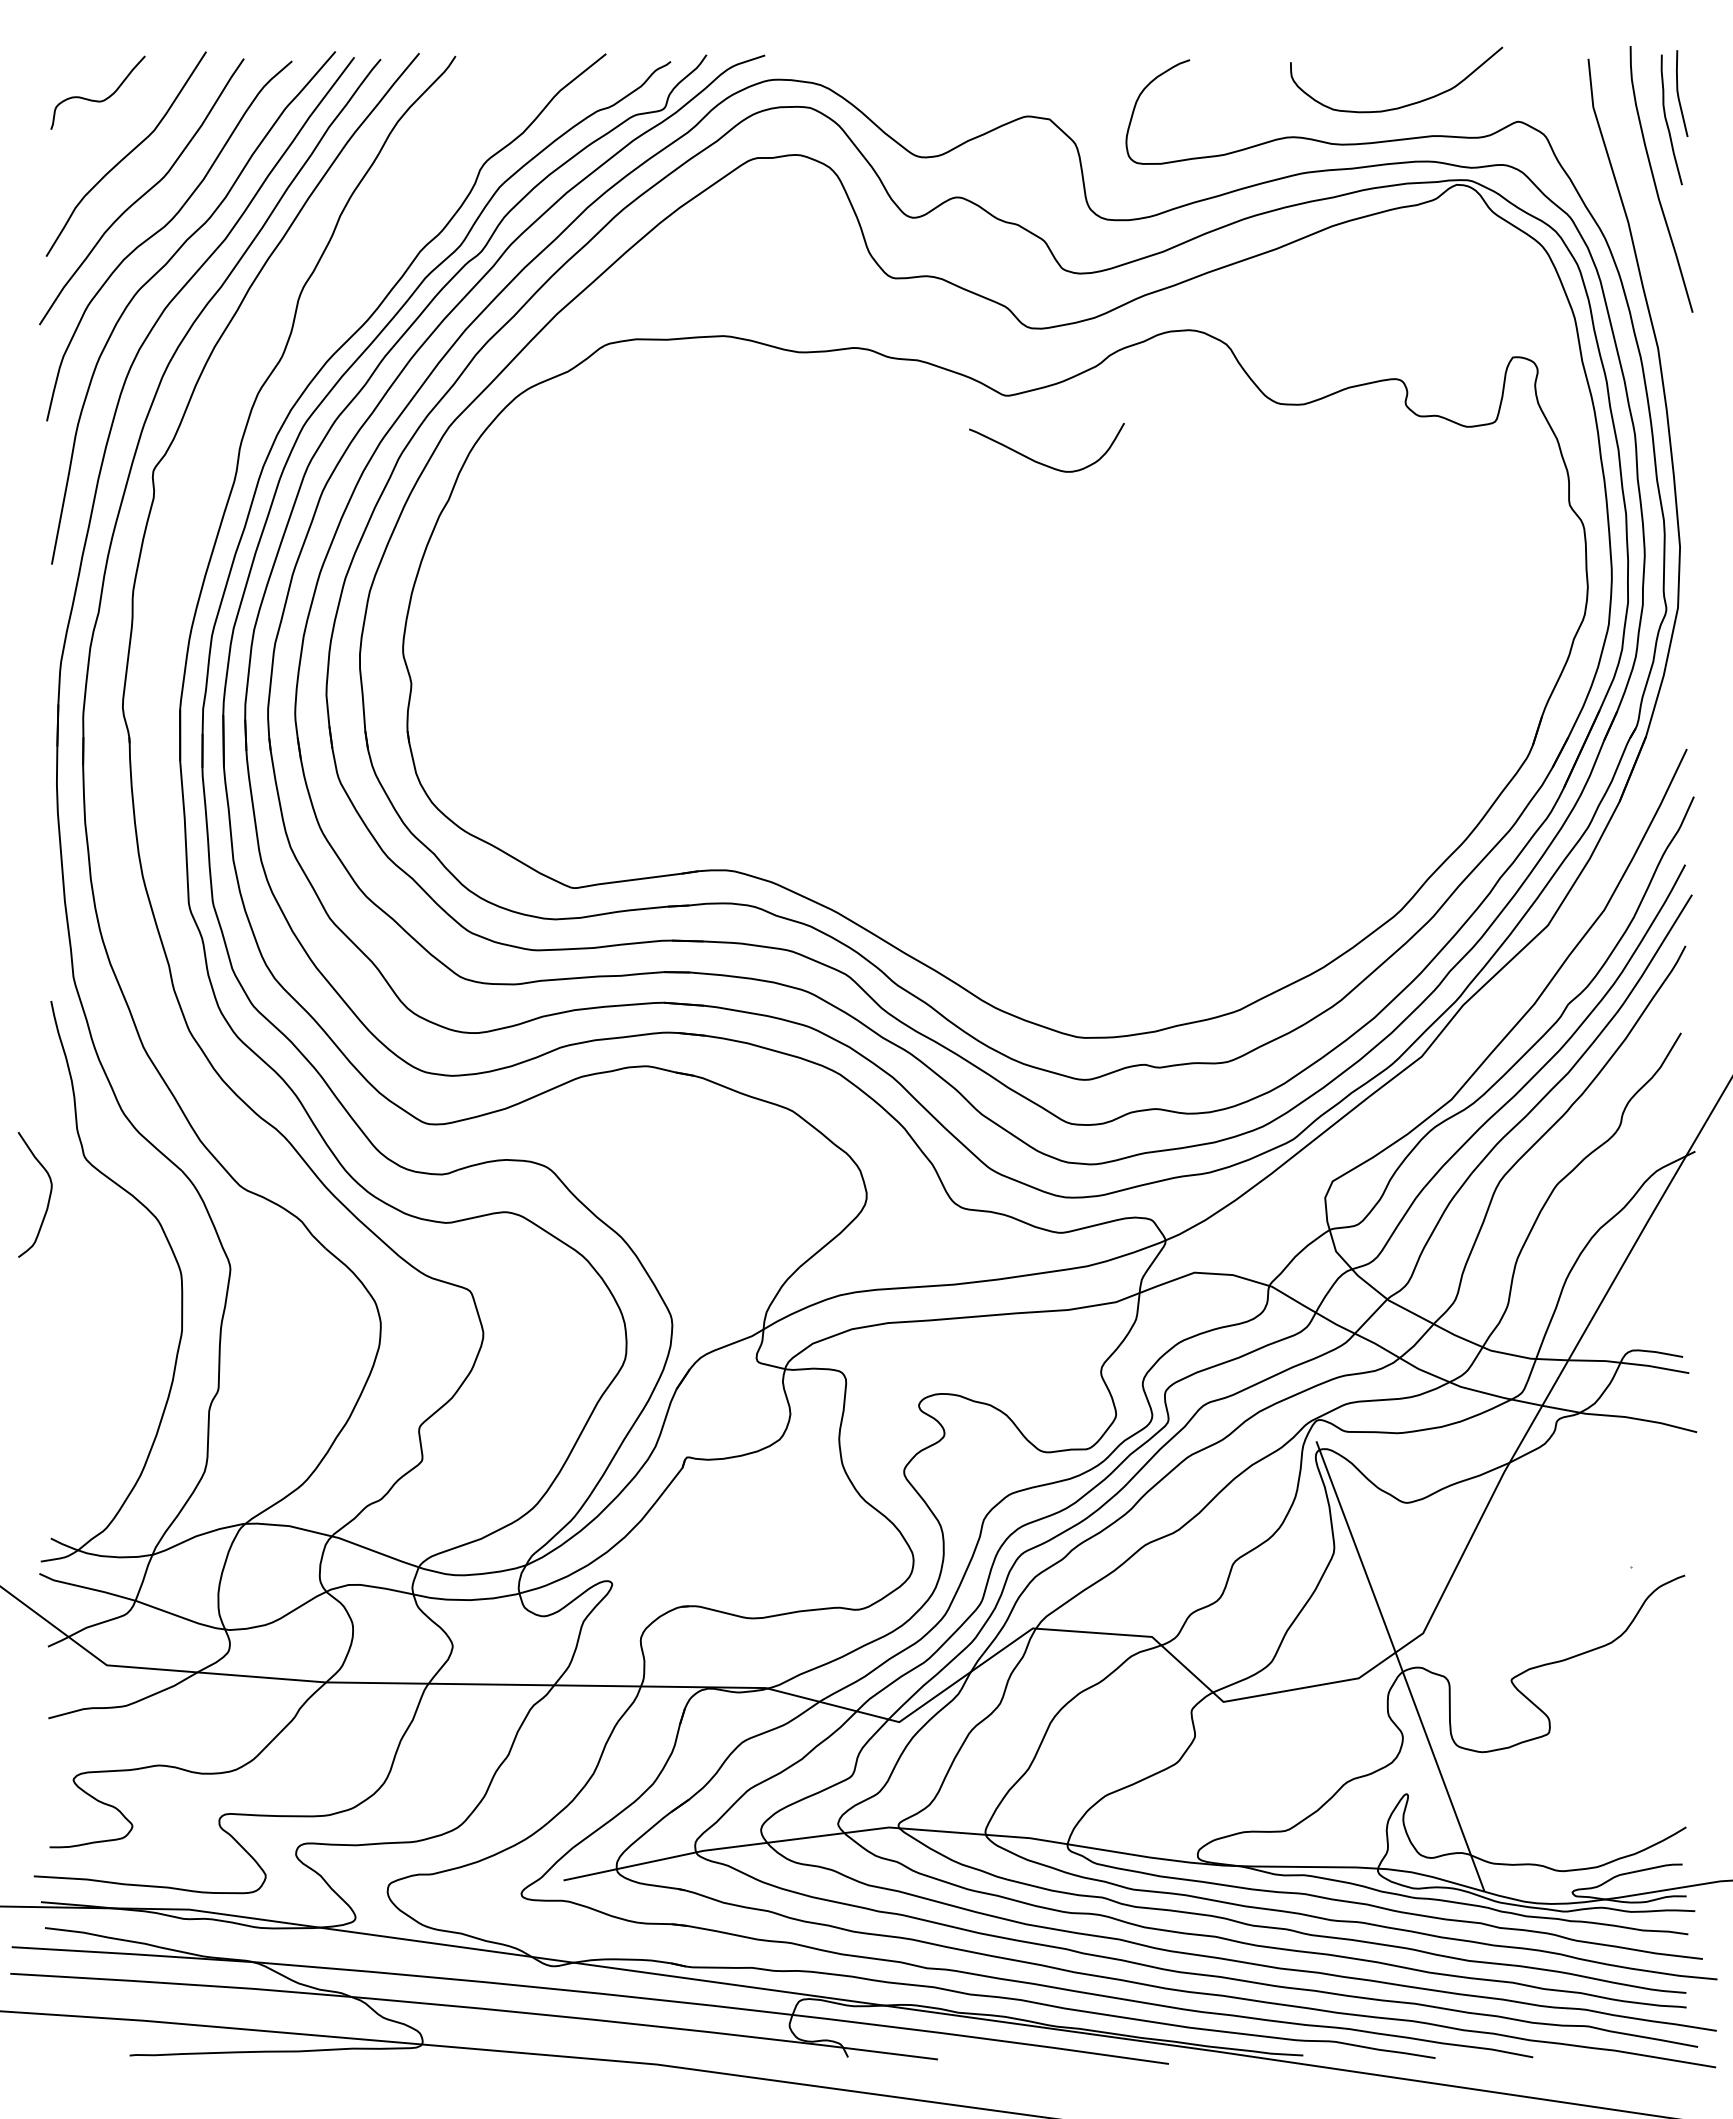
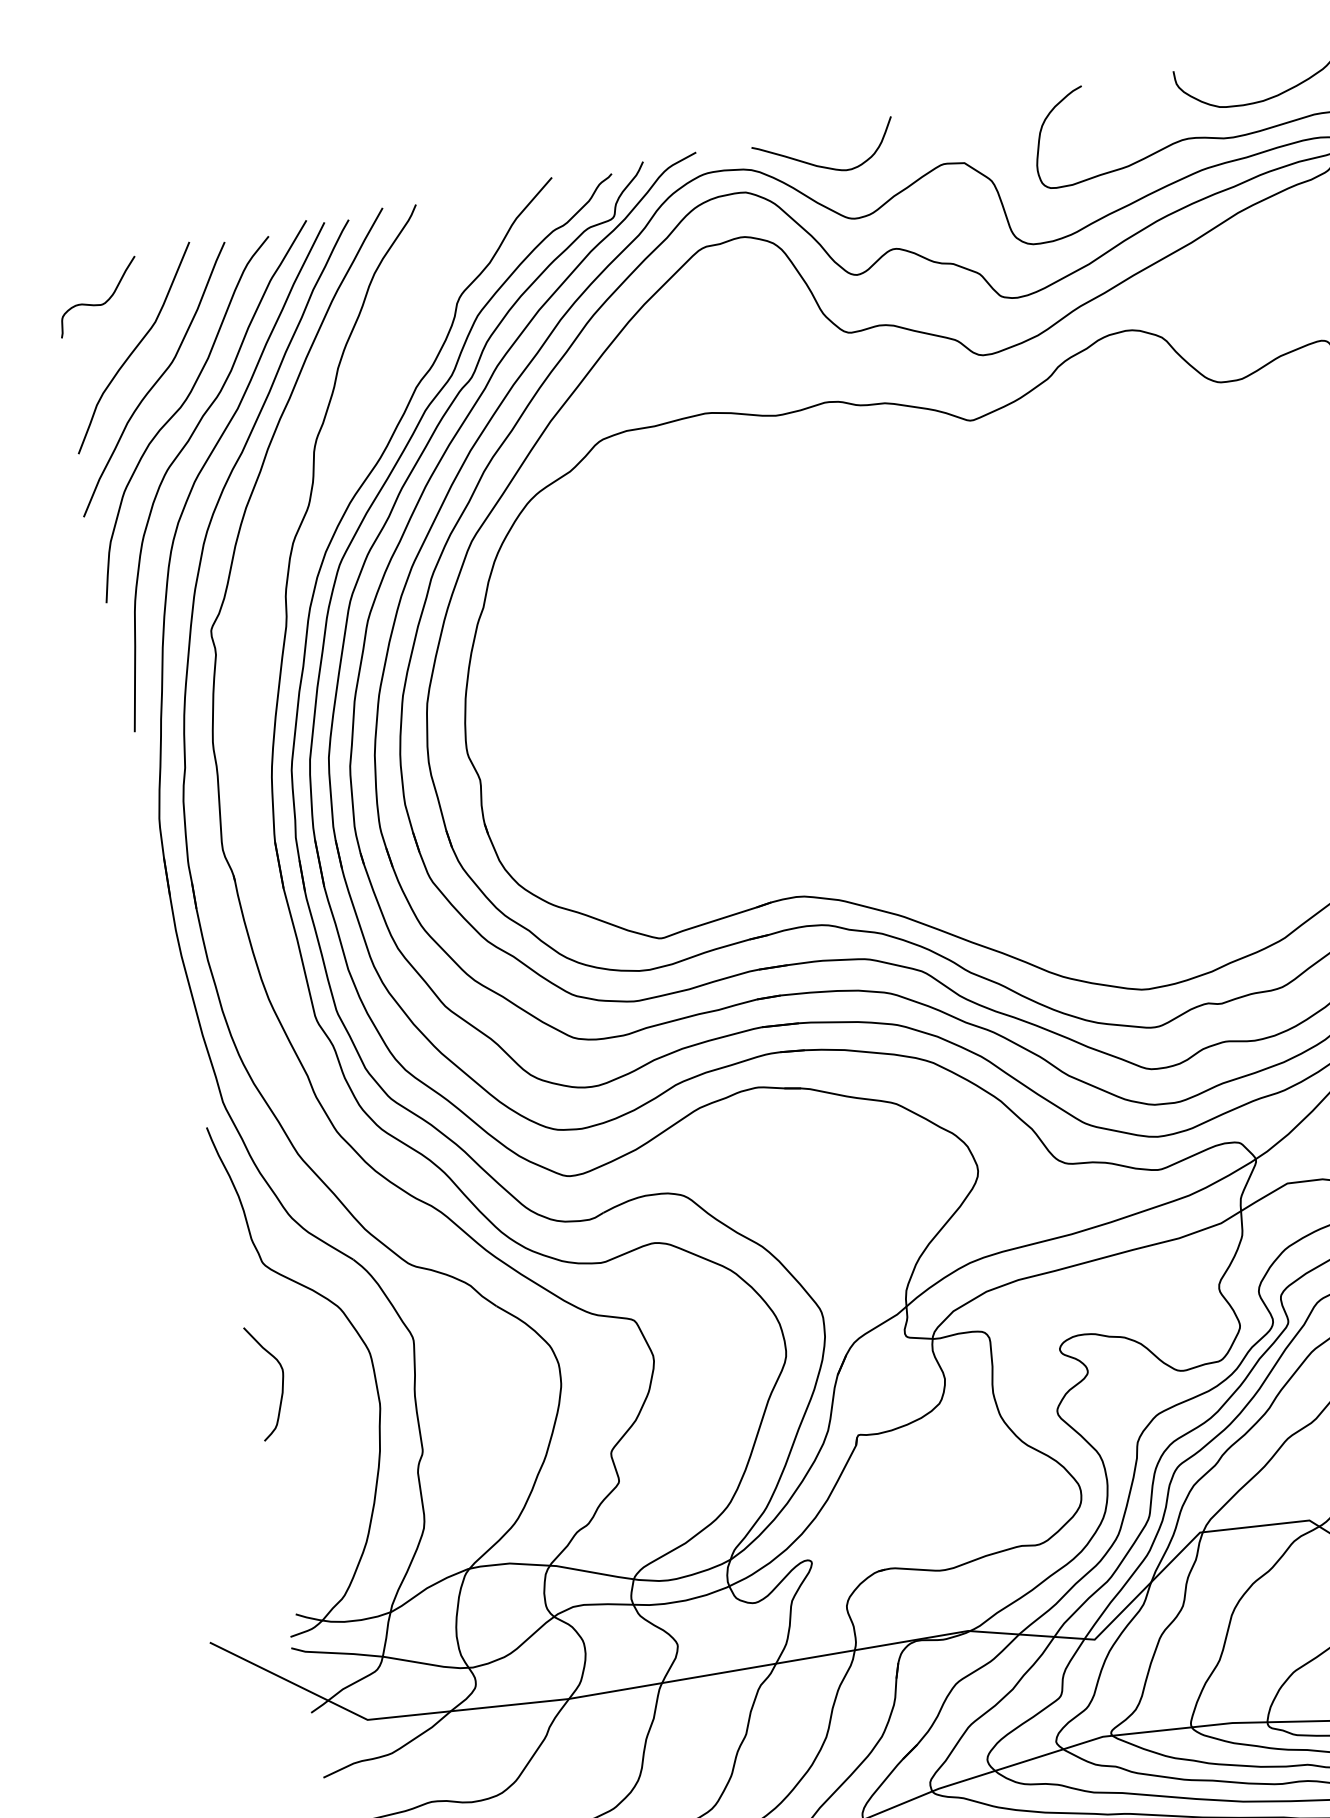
curve: (1038, 461) -> (819, 165), moved
curve: (48, 1197) -> (281, 1381), moved

